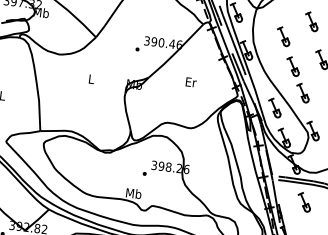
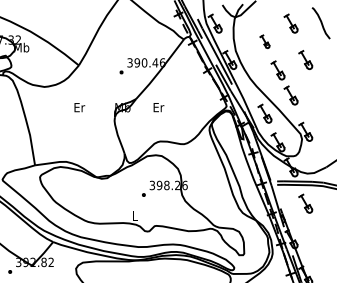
part: (283, 36) -> (264, 41), size x0.7
text: (91, 79) -> (79, 107), L -> Er
text: (190, 82) -> (158, 107), moved
text: (133, 193) -> (135, 215), Mb -> L

